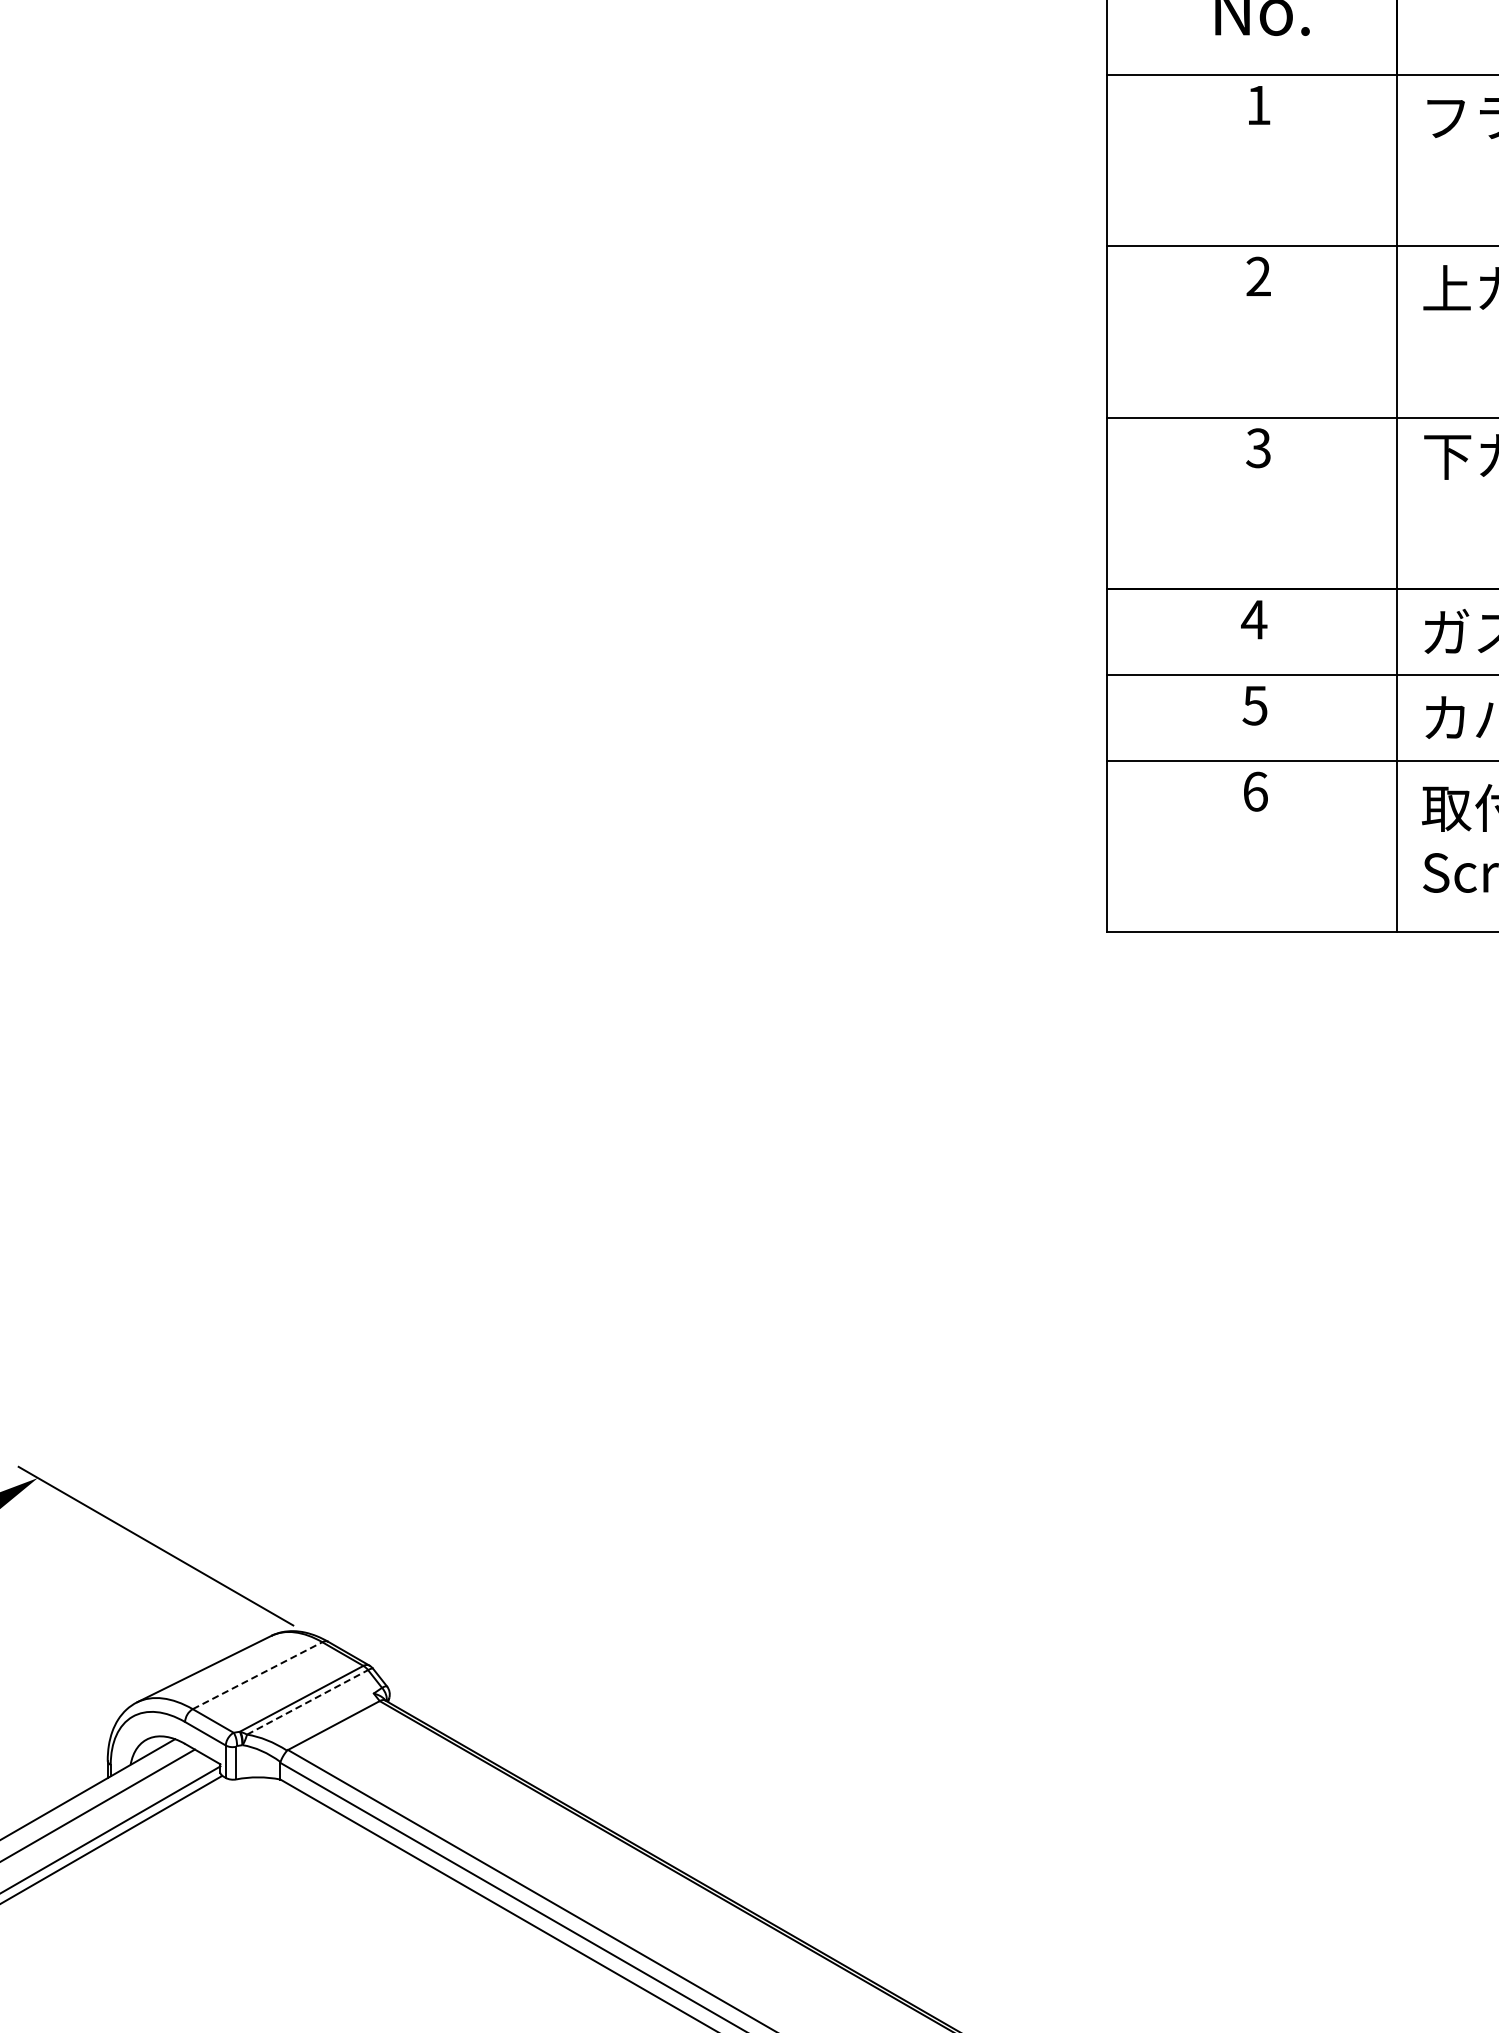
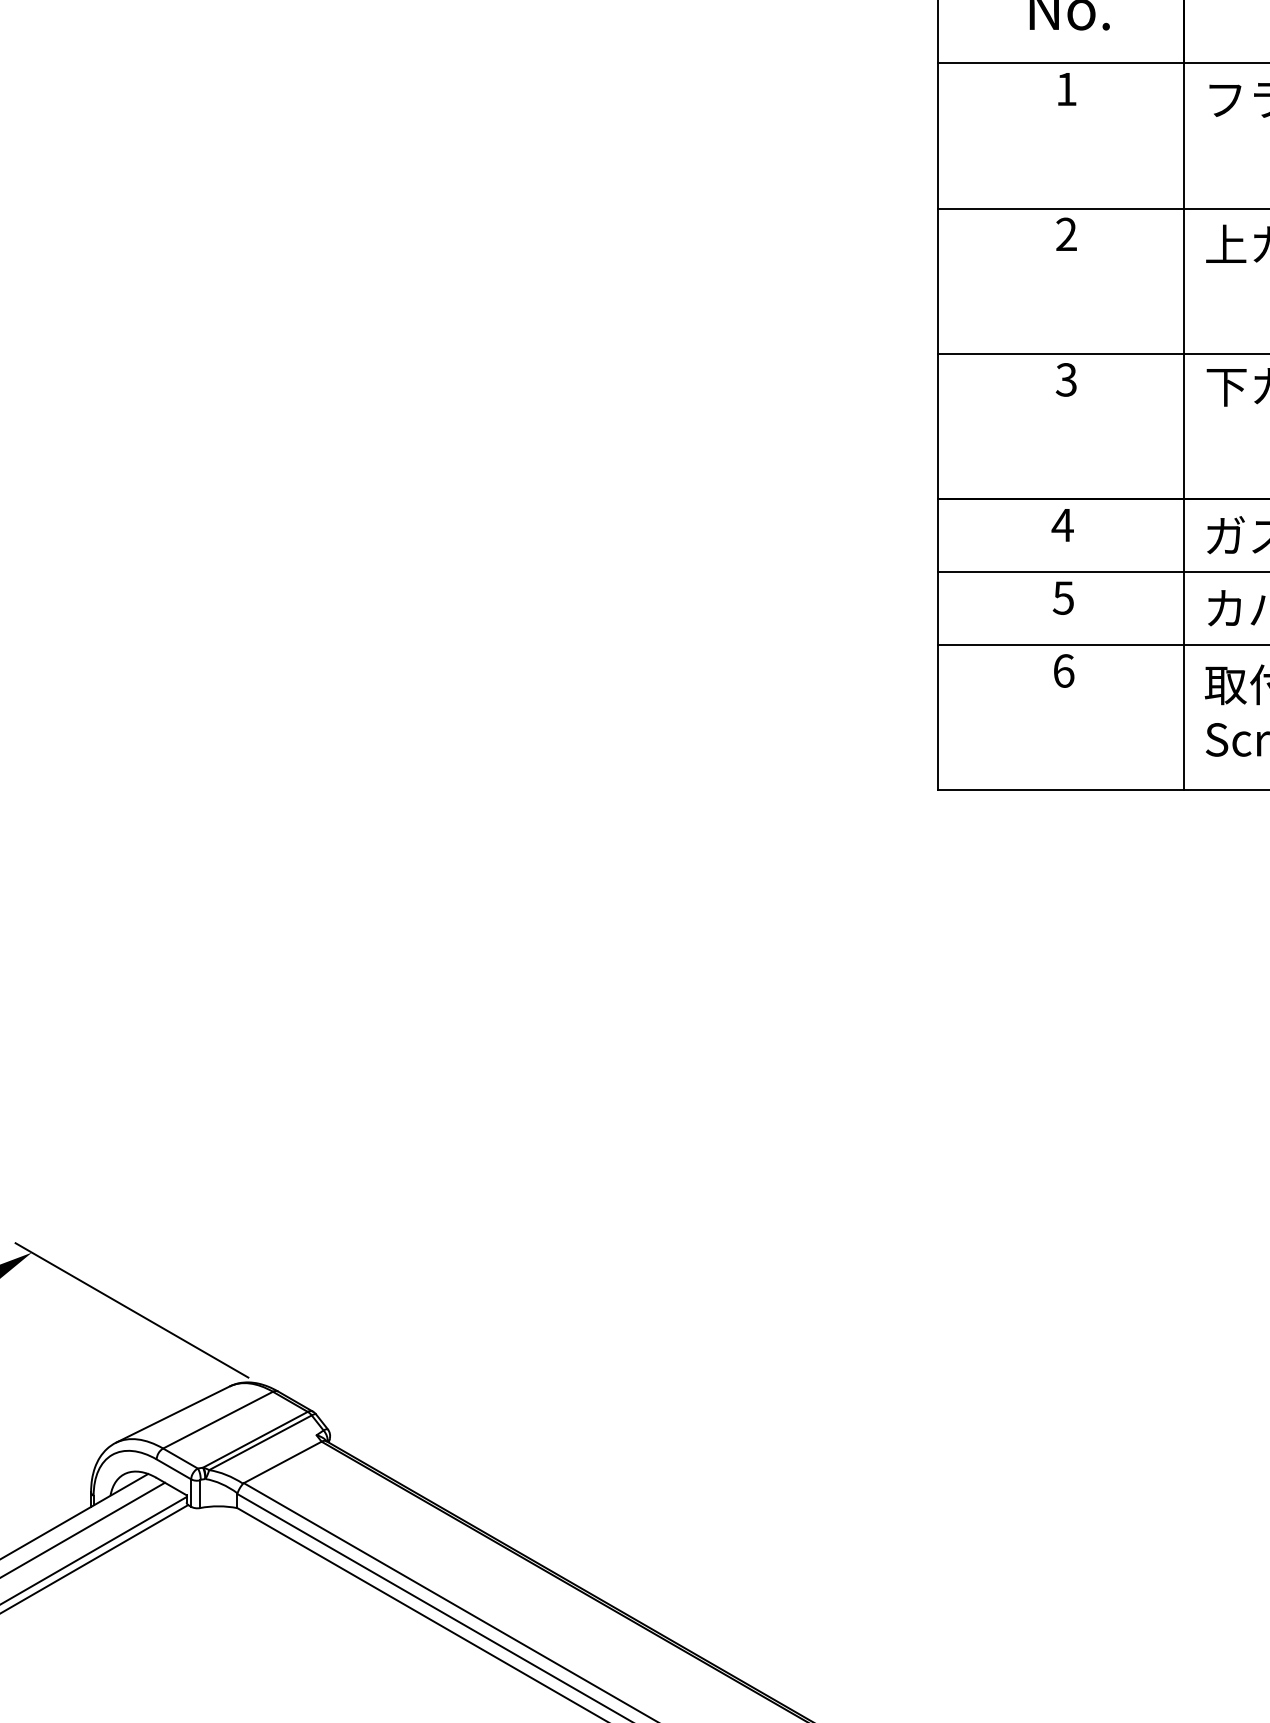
line: (257, 1675) -> (218, 1420), dashed -> solid
line: (307, 1702) -> (260, 1442), dashed -> solid

